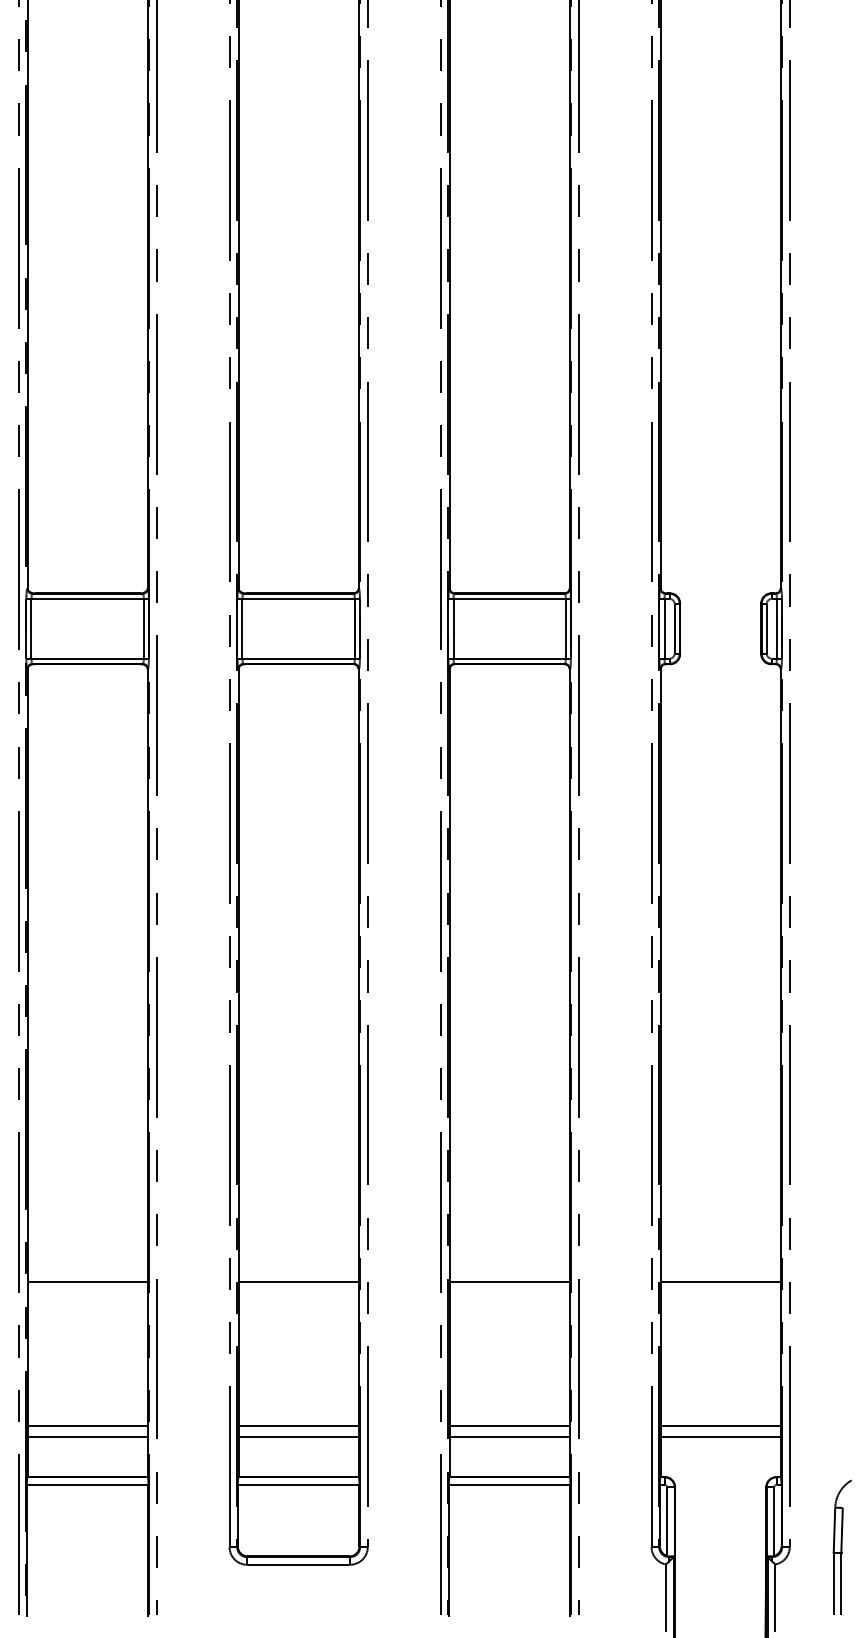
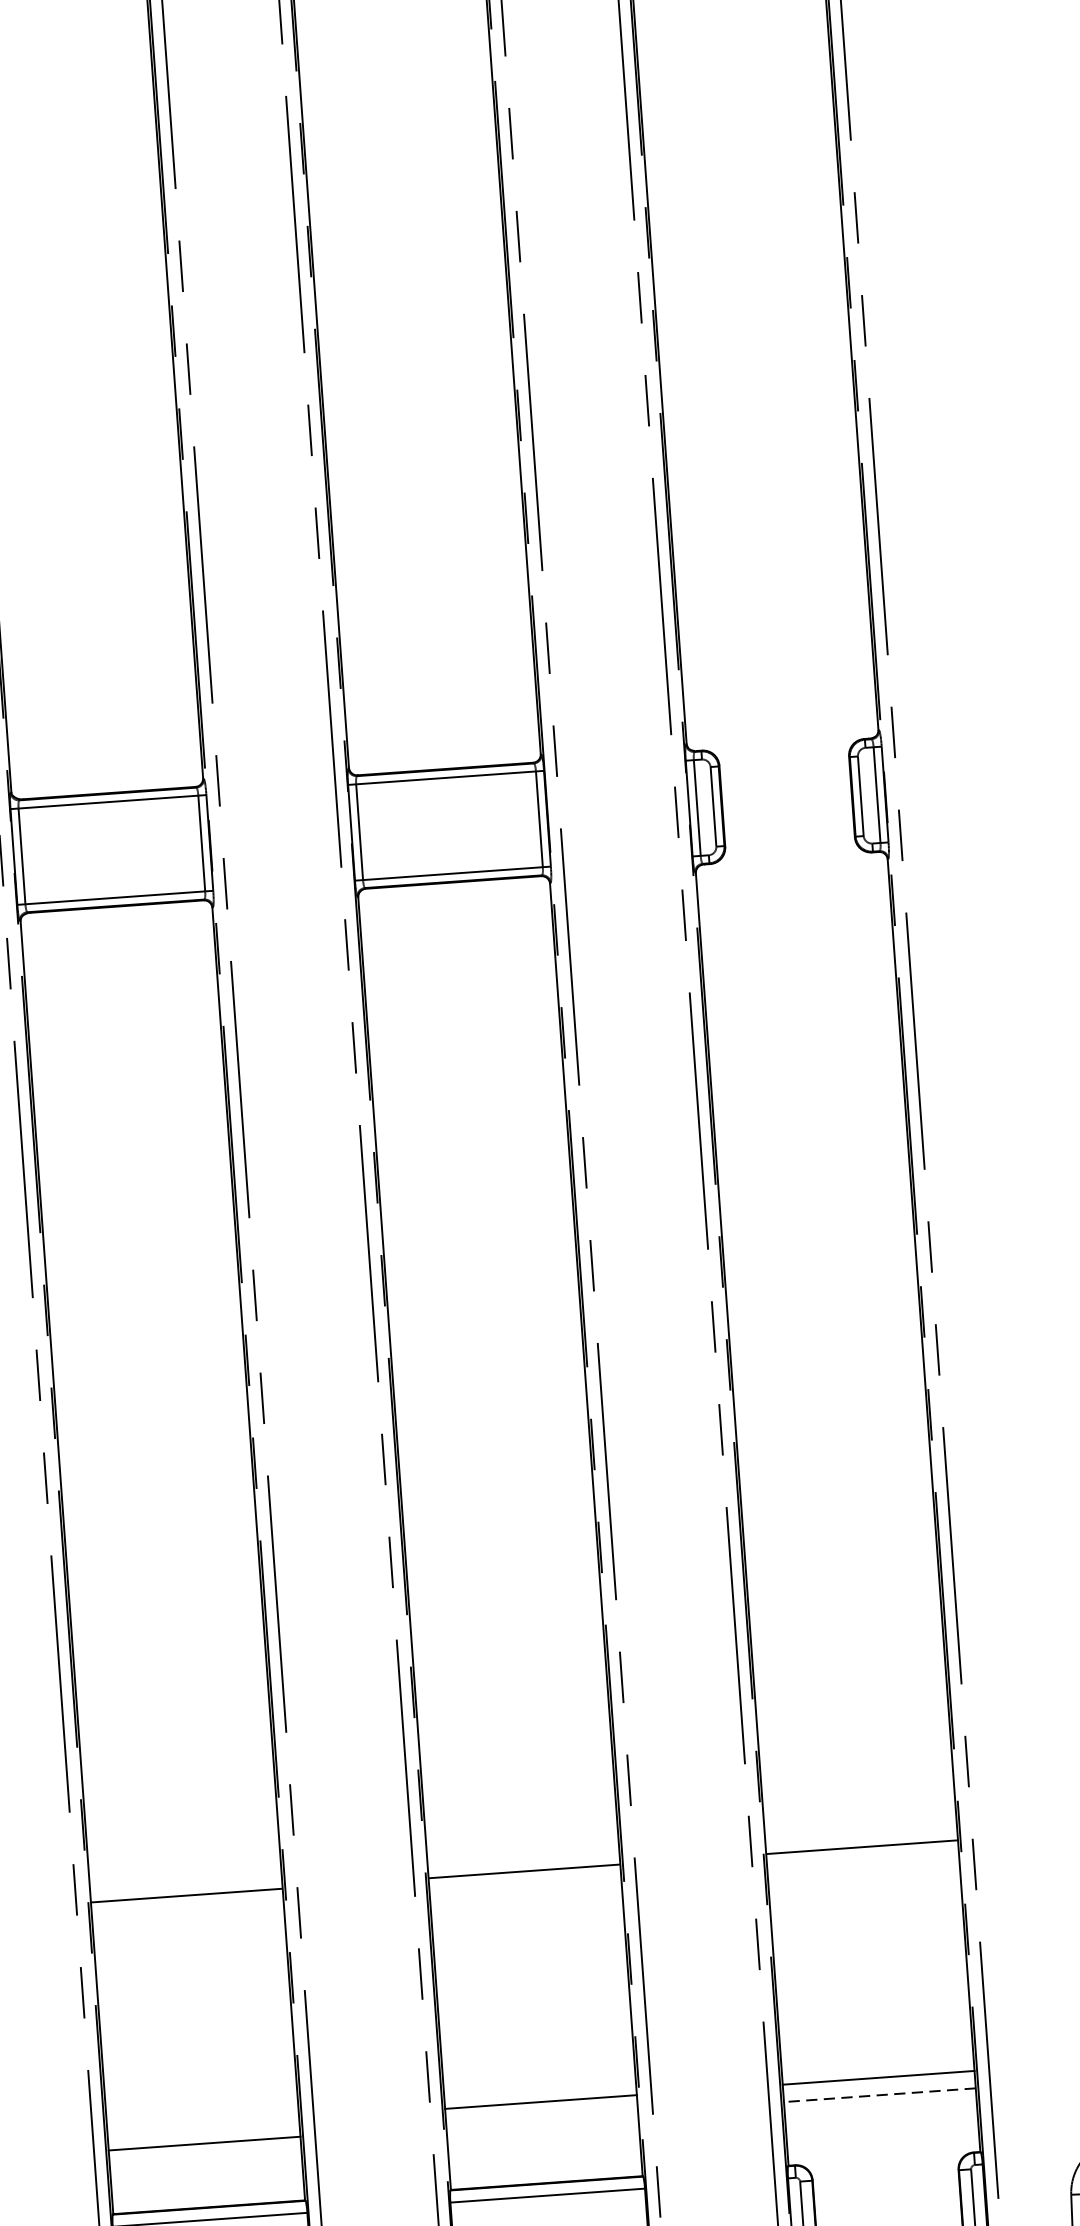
line: (298, 1426) -> (203, 2126), removed
line: (509, 1437) -> (541, 2119), removed
line: (720, 1437) -> (879, 2095), solid -> dashed

